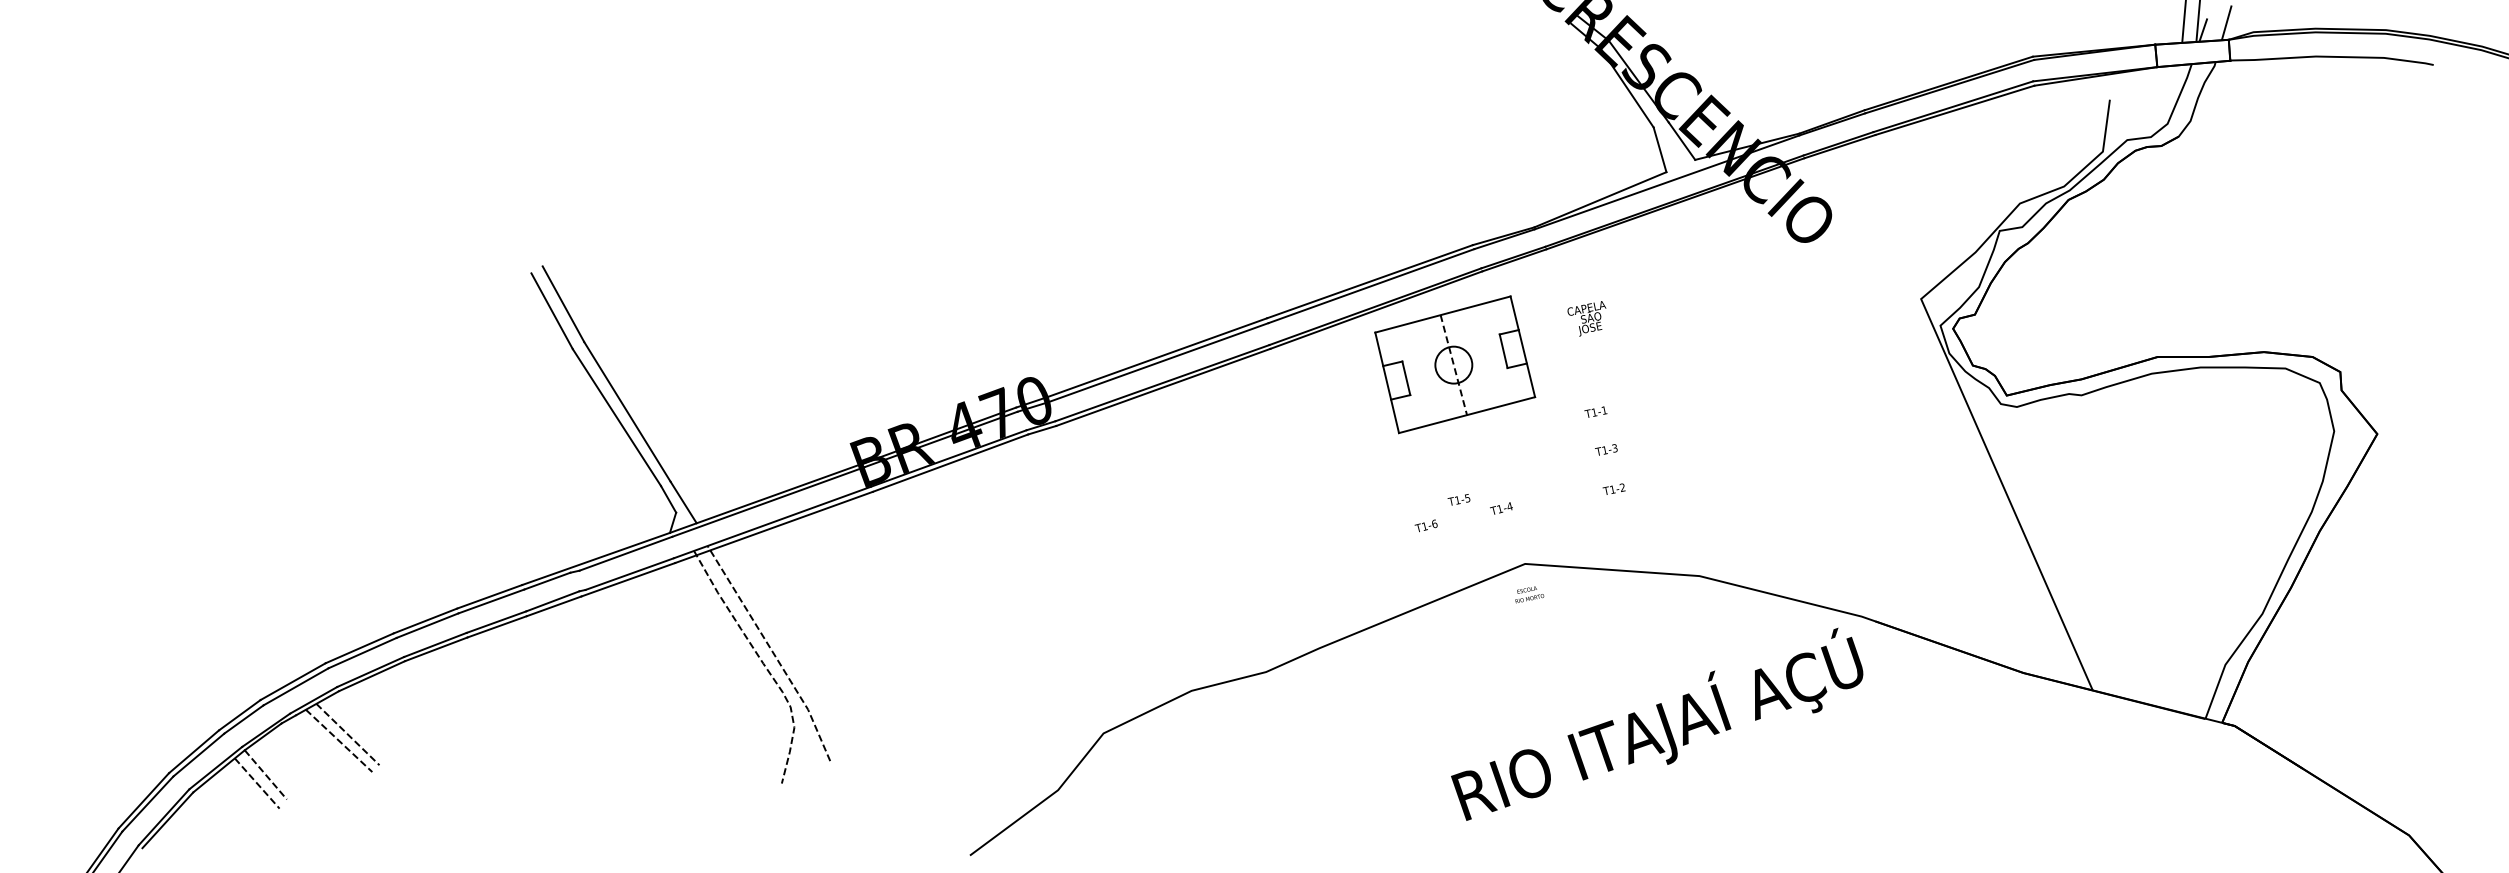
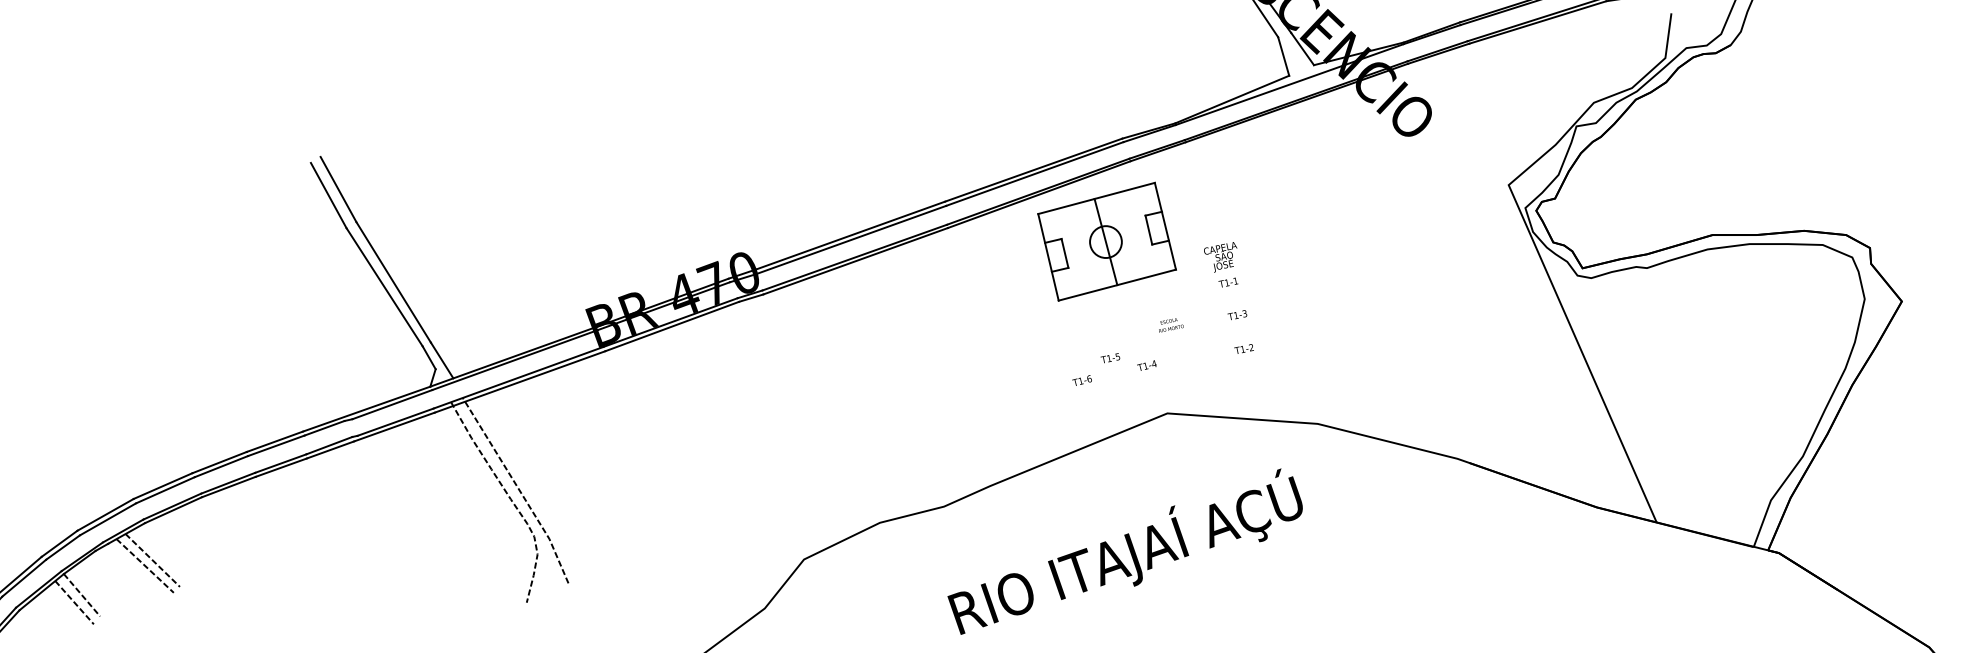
text: (1586, 318) -> (1220, 257), moved
line: (1453, 365) -> (1105, 242), dashed -> solid
text: (1529, 594) -> (1171, 325), moved
text: (1657, 723) -> (1125, 550), moved

